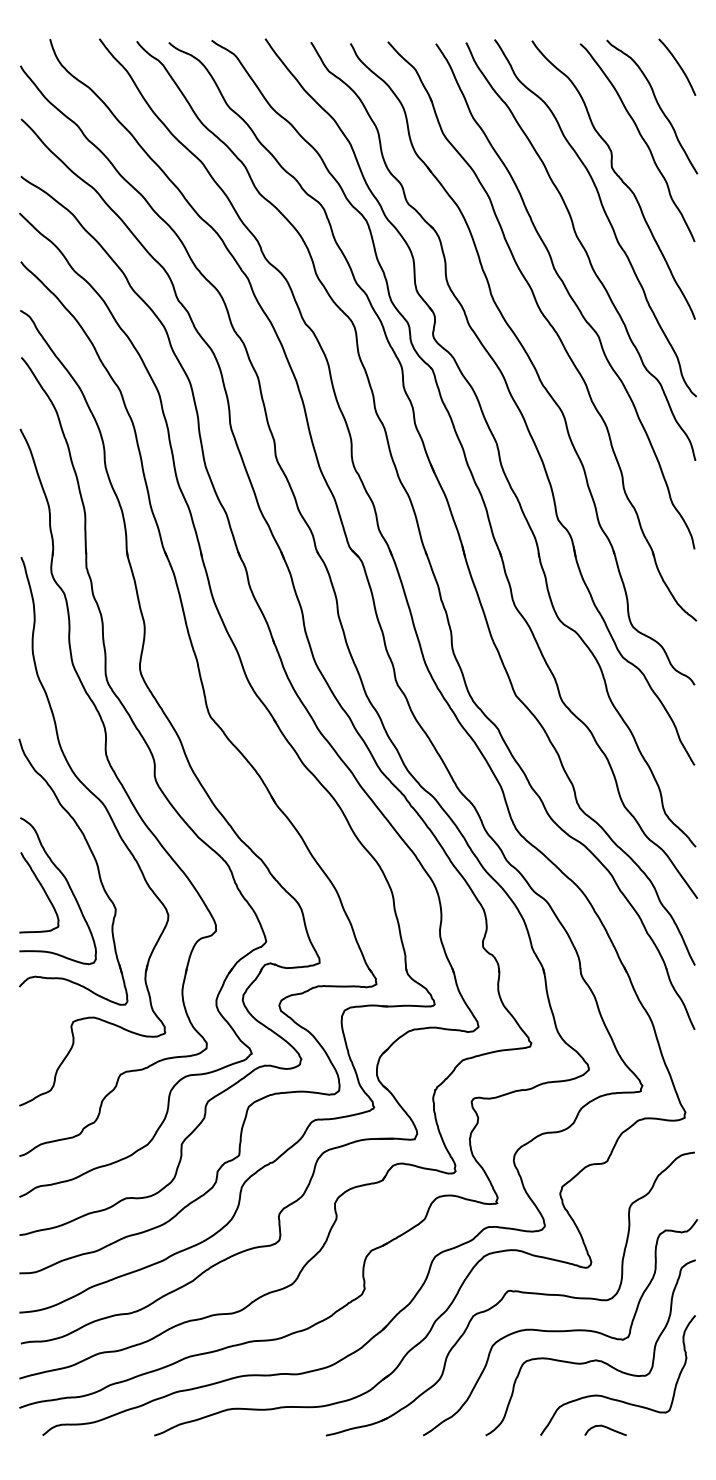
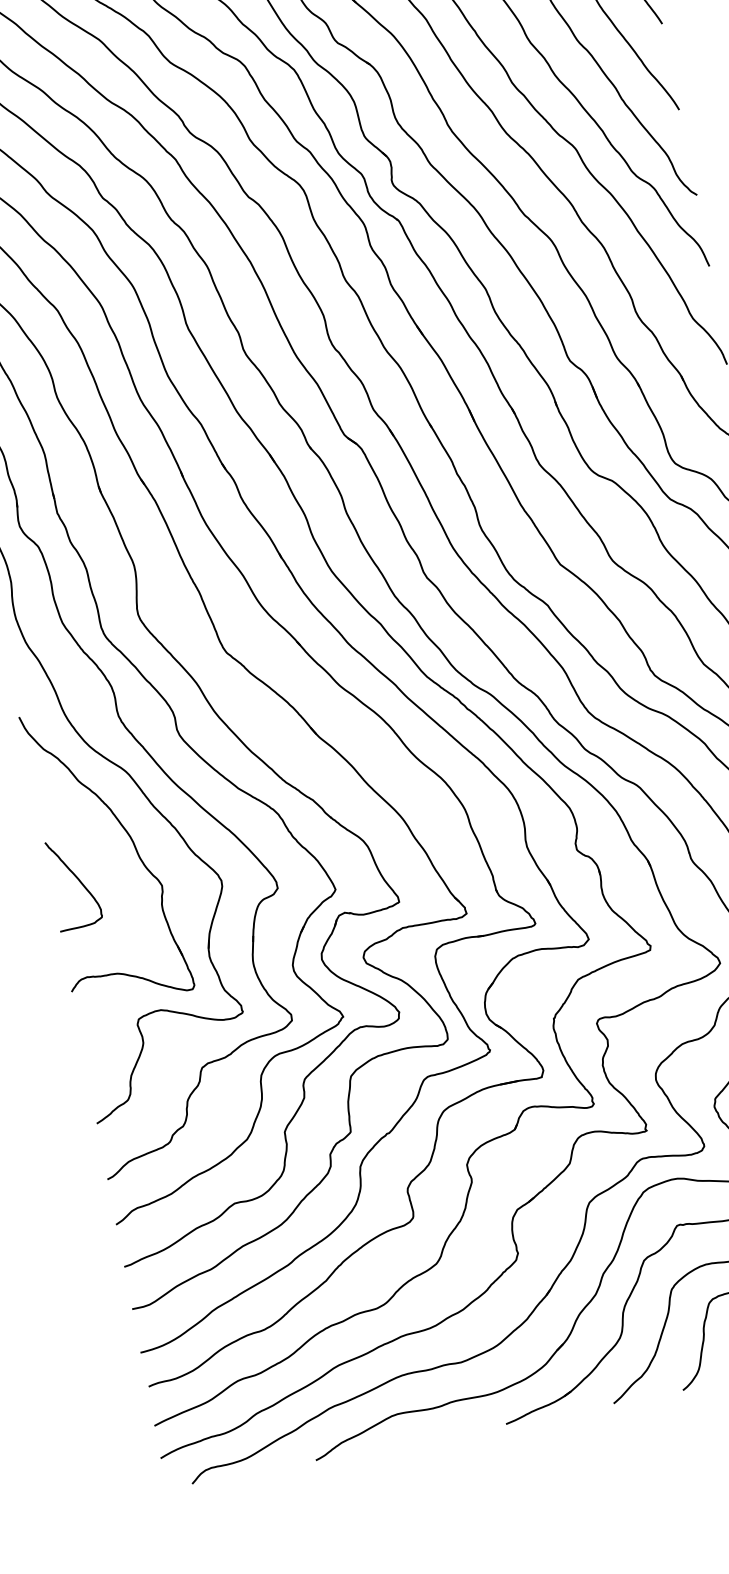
curve: (68, 886) -> (104, 870), removed

